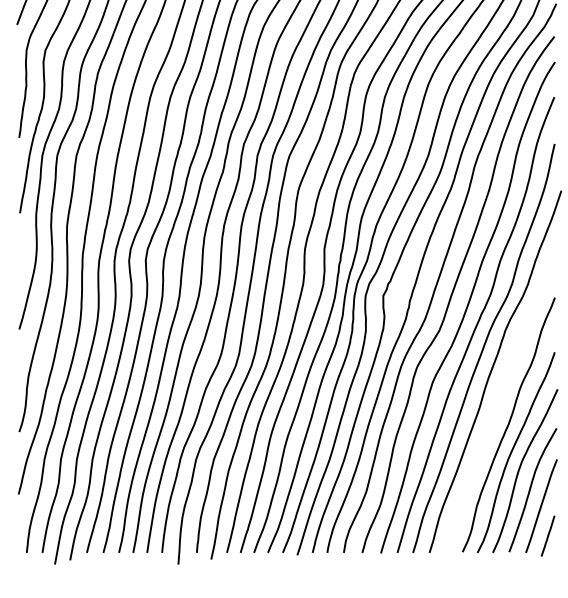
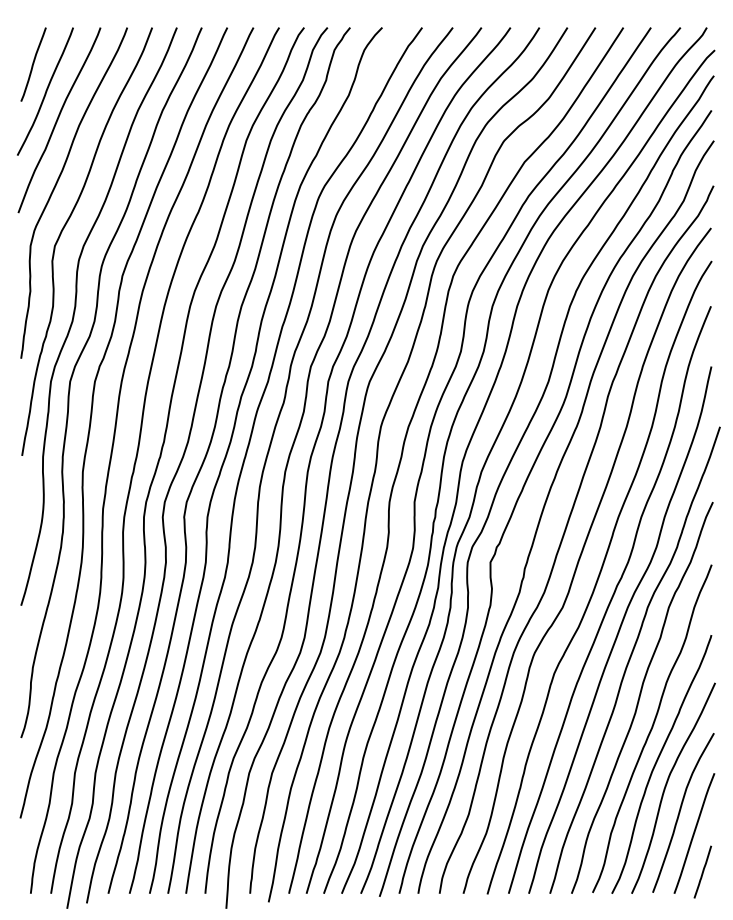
curve: (499, 400) -> (640, 697), added

